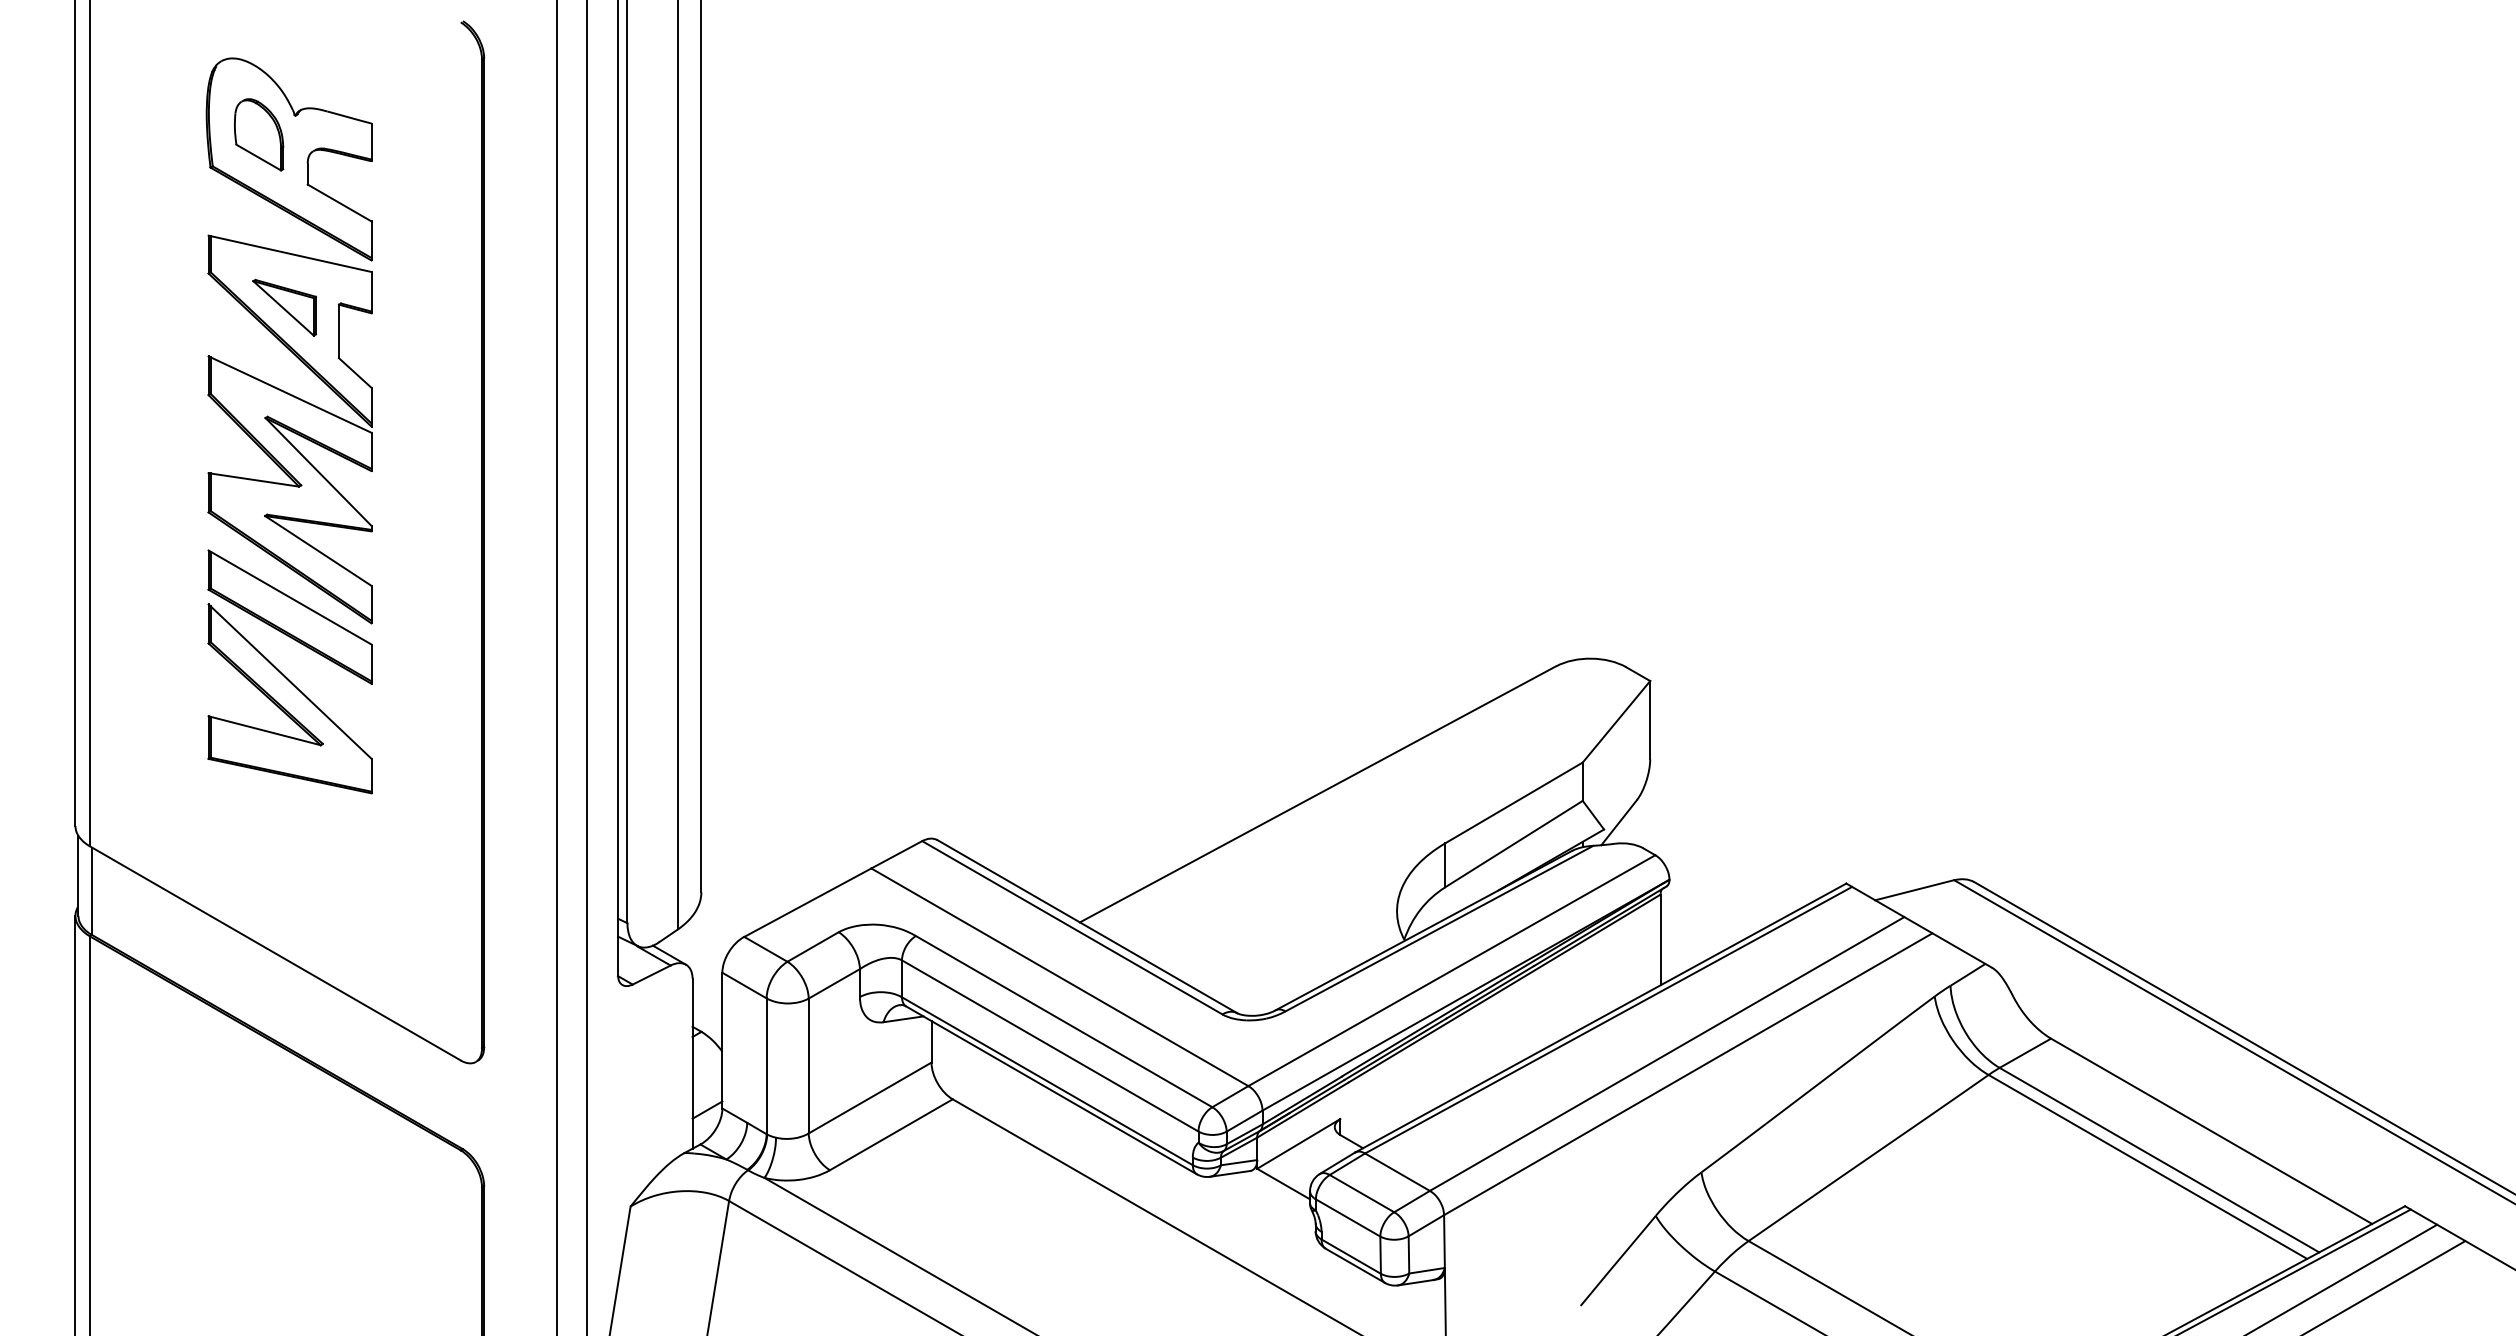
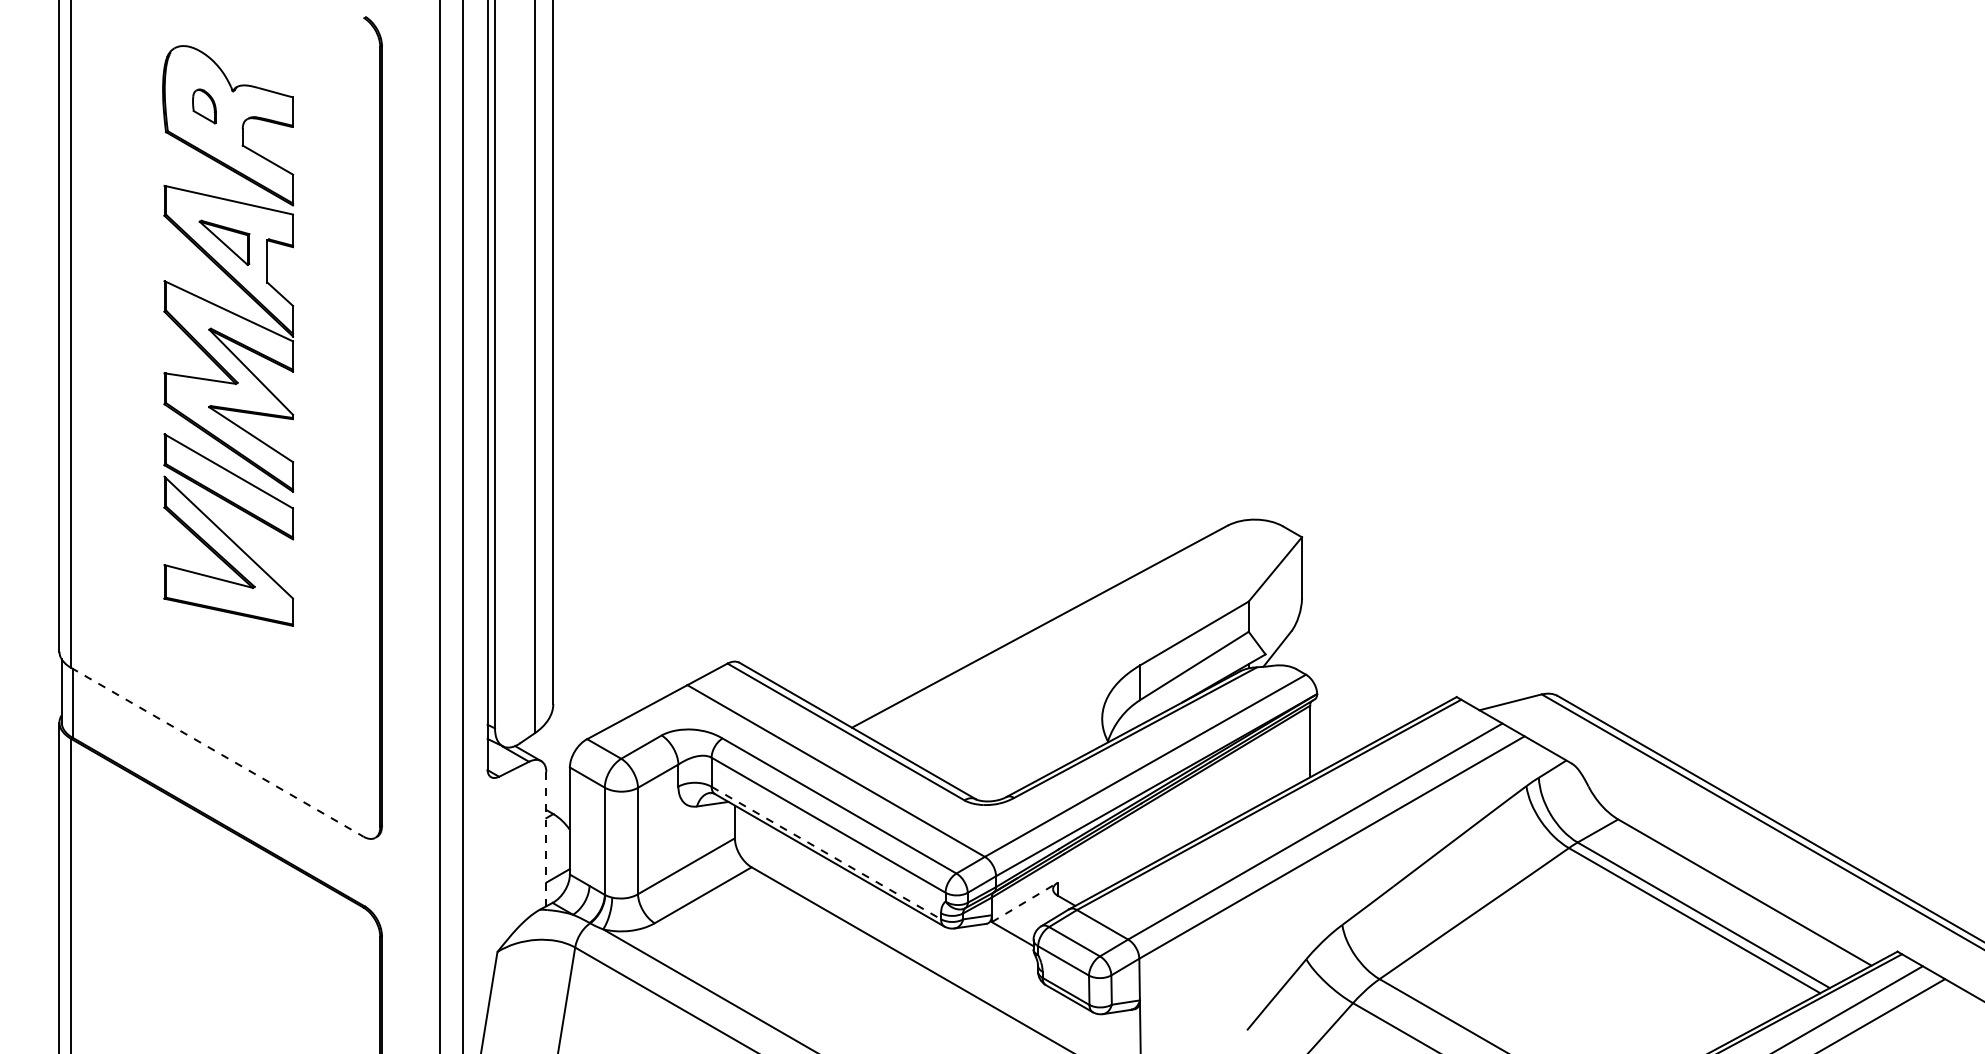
part: (259, 134) -> (204, 106), size x0.6
line: (275, 953) -> (217, 752), solid -> dashed
line: (692, 1063) -> (546, 839), solid -> dashed
line: (1047, 1081) -> (826, 853), solid -> dashed
line: (1299, 1143) -> (1025, 902), solid -> dashed

